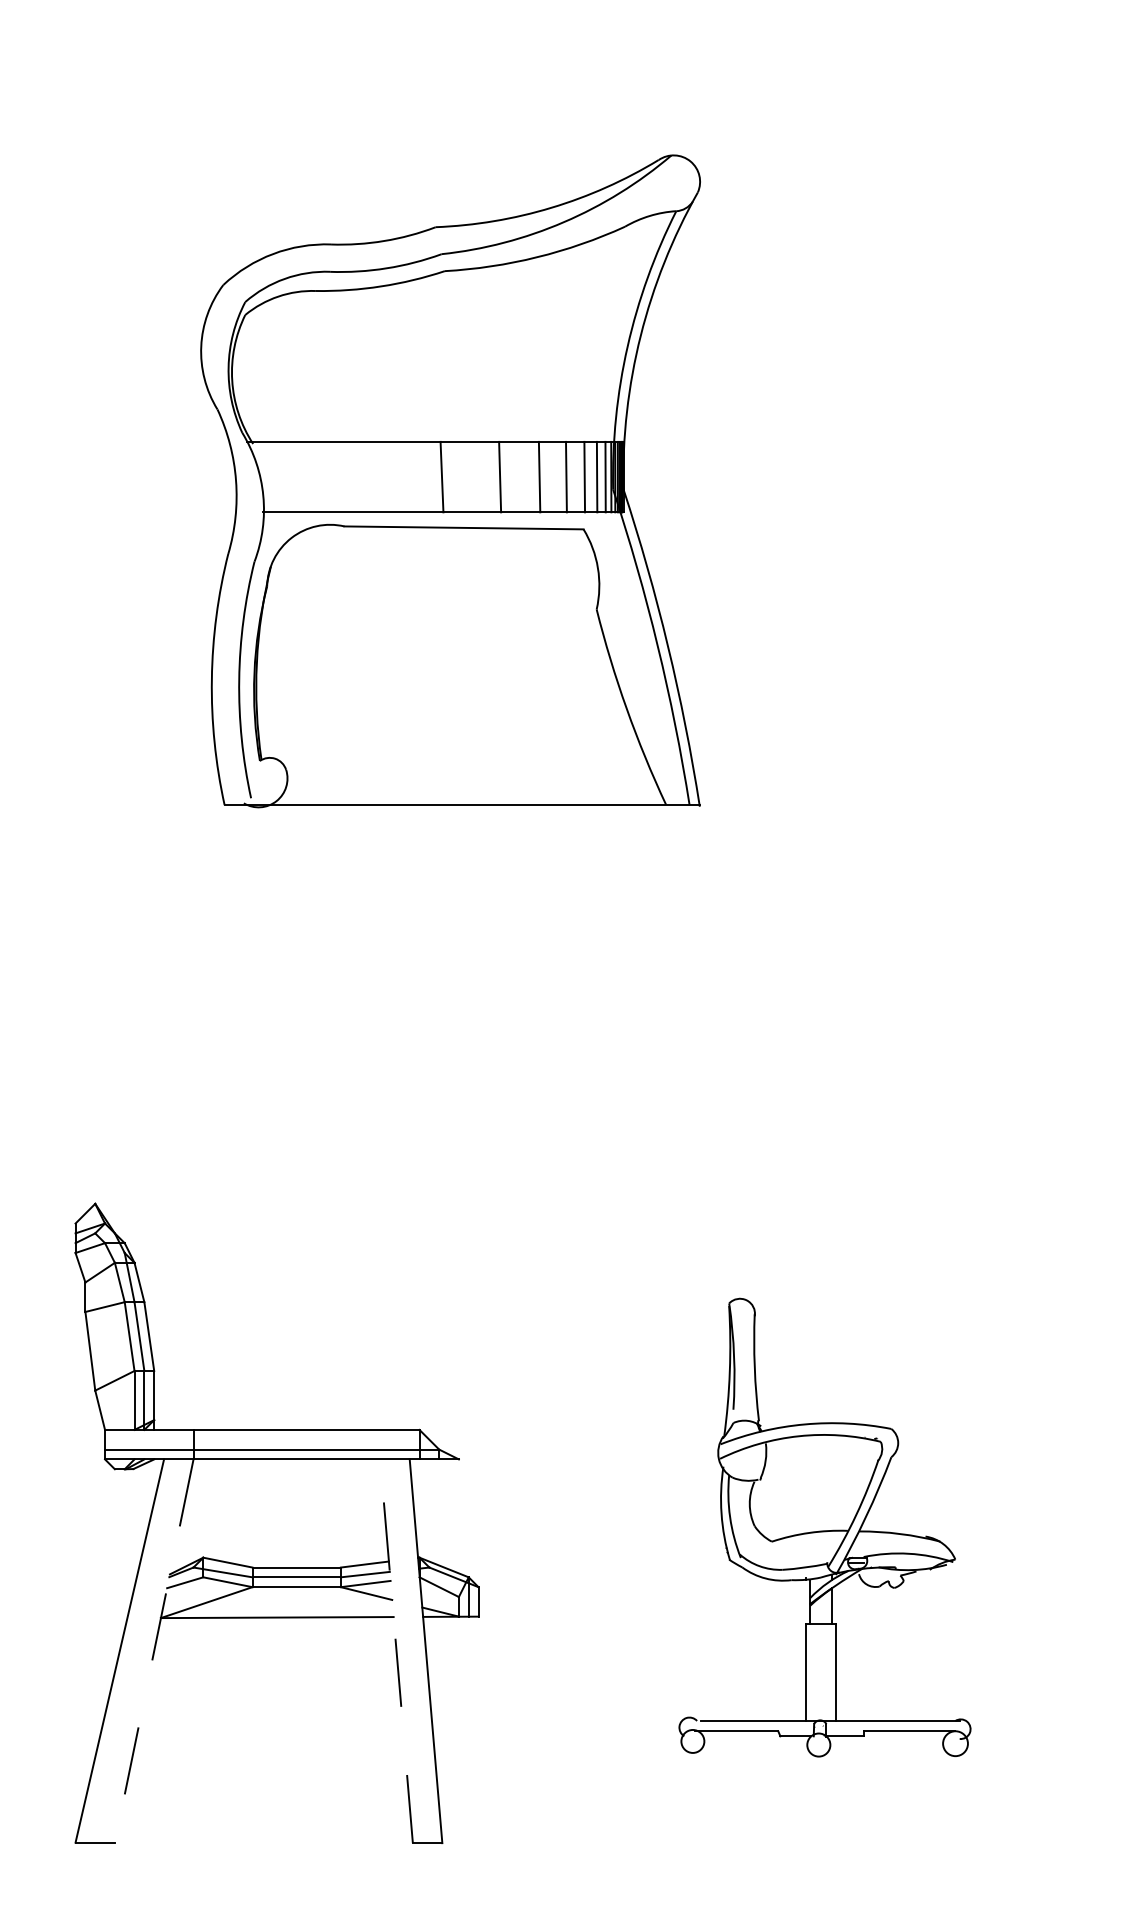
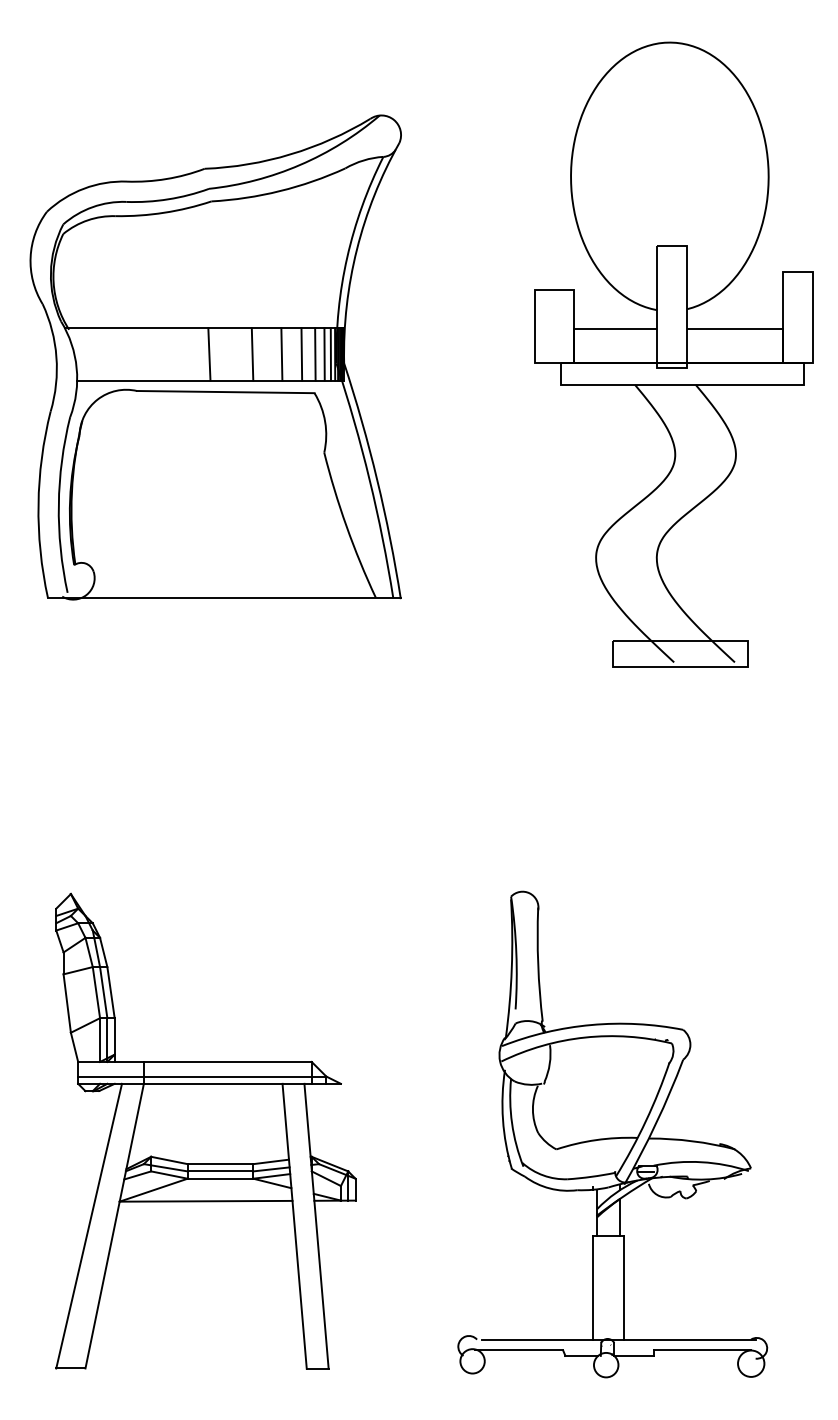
part: (906, 477) -> (673, 354), added
part: (450, 481) -> (215, 357), moved
part: (824, 1527) -> (612, 1134), size x1.43
line: (153, 1651) -> (114, 1226), dashed -> solid
line: (396, 1651) -> (294, 1226), dashed -> solid

